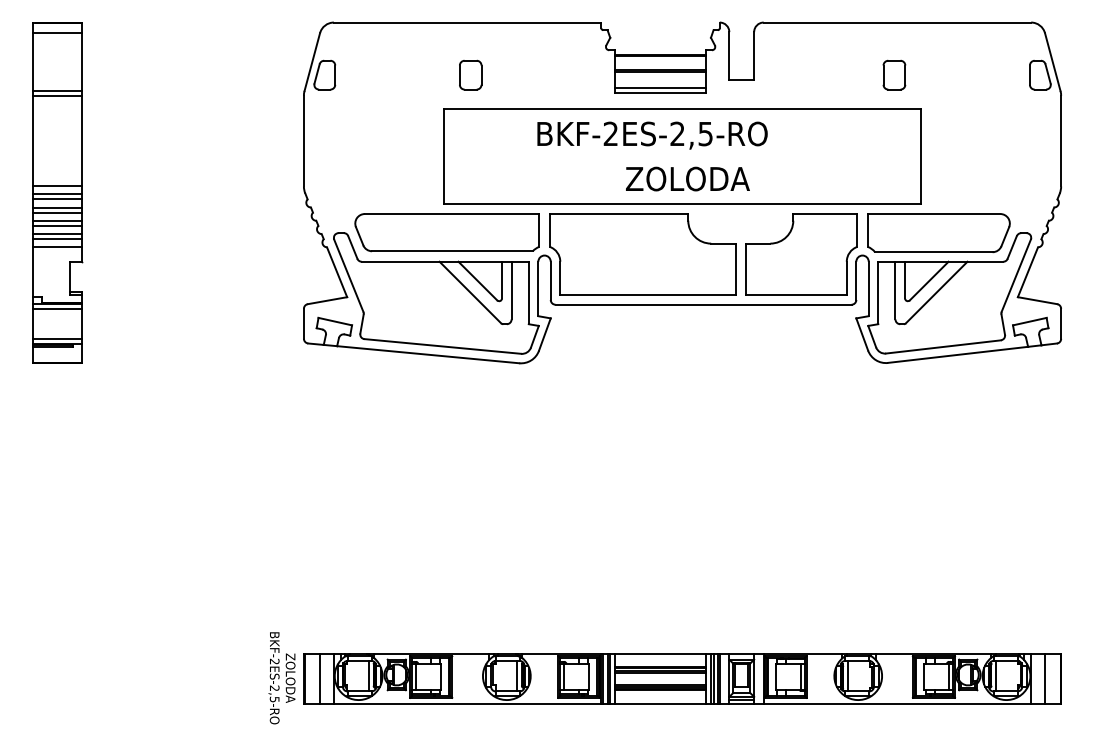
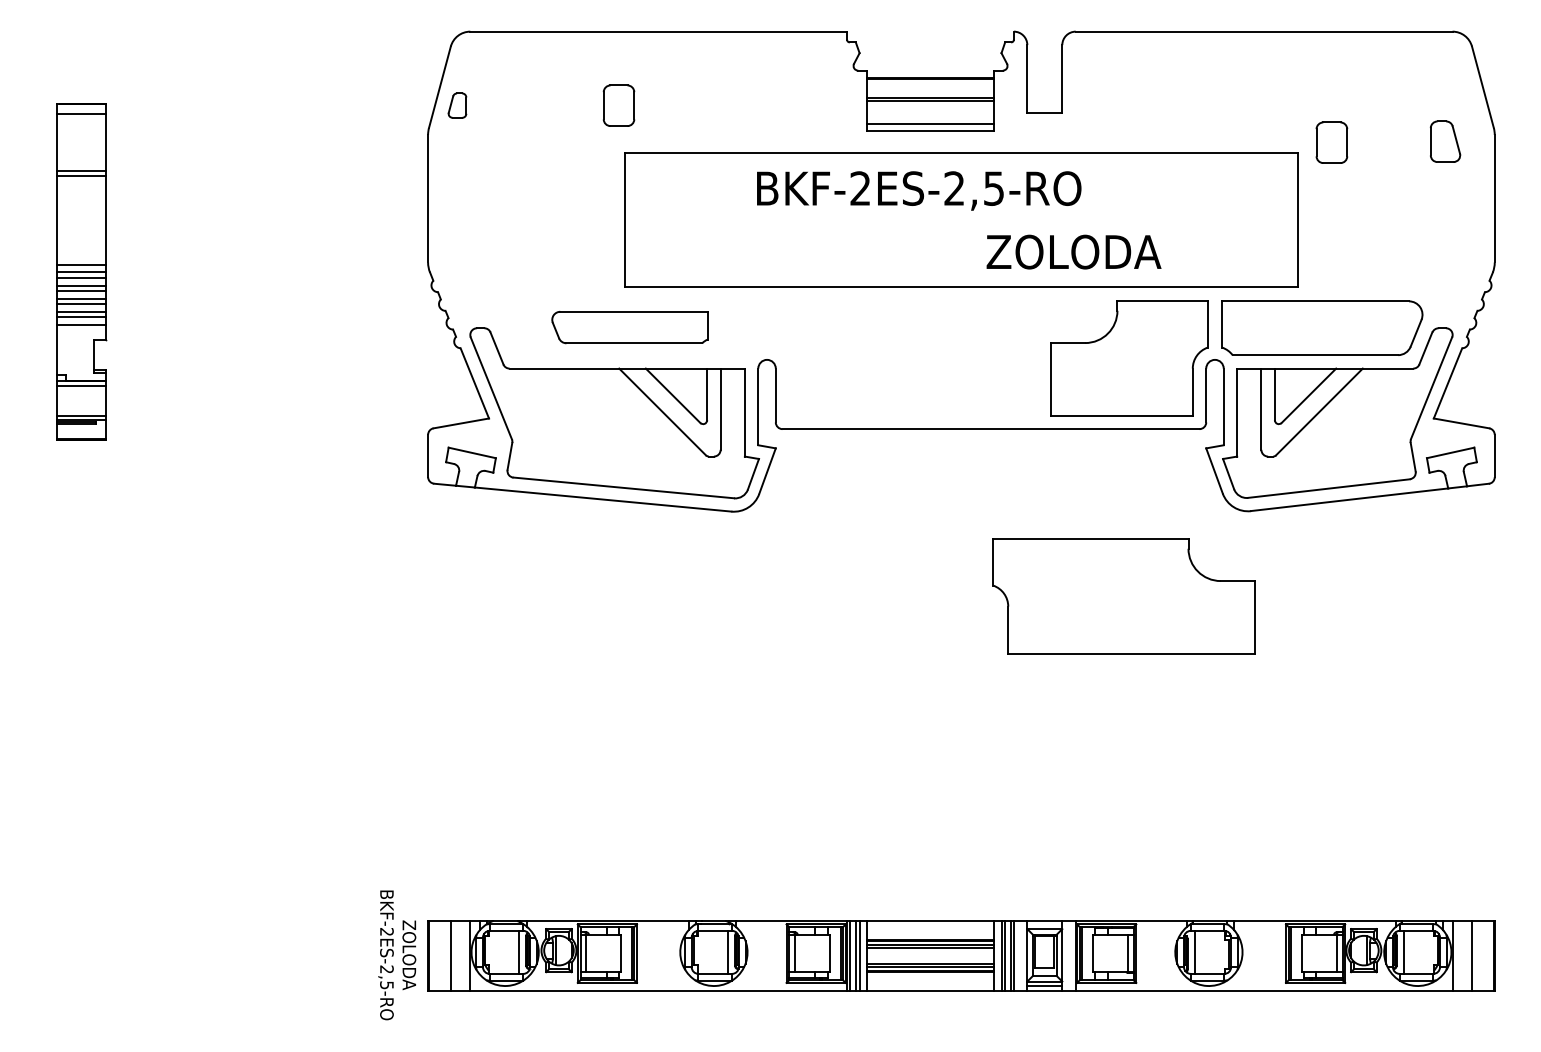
part: (324, 74) -> (457, 105), size x0.6
part: (470, 74) -> (618, 105), moved
part: (894, 74) -> (1331, 142), moved
part: (1040, 74) -> (1445, 141), moved
text: (687, 178) -> (1073, 251), moved
part: (57, 192) -> (81, 271), size x0.7
part: (446, 232) -> (629, 327), size x0.6
part: (642, 254) -> (1123, 596), moved

